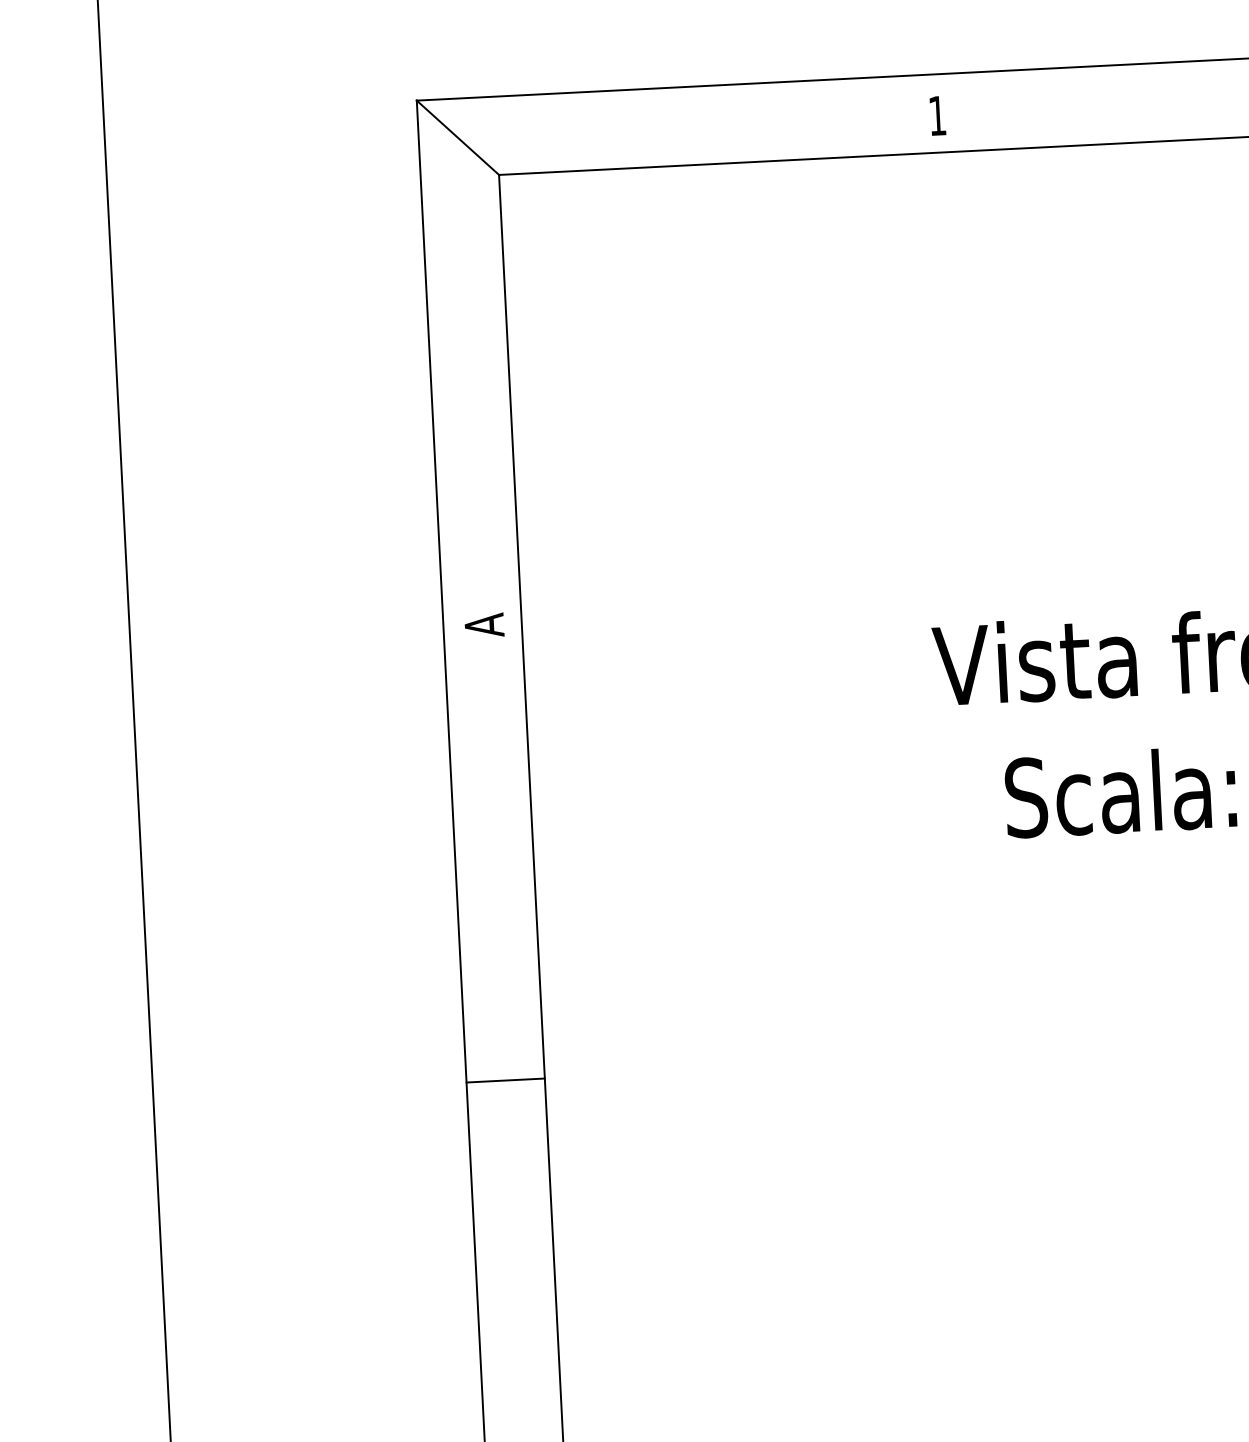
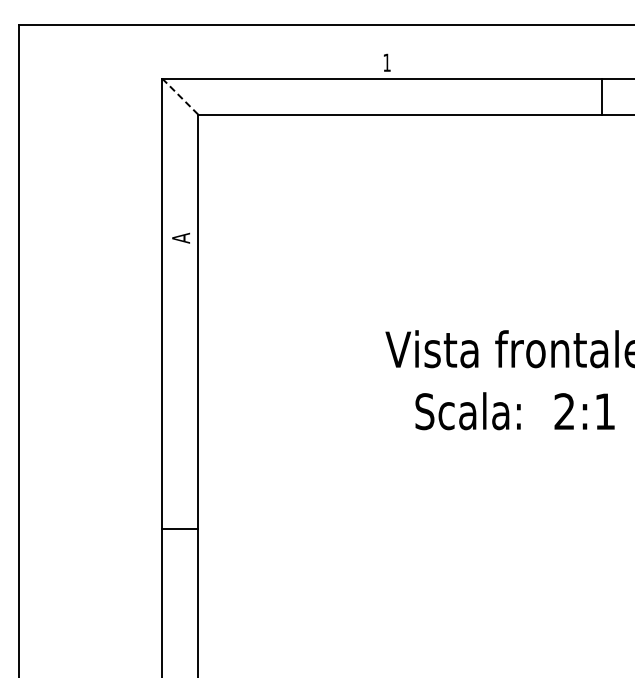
text: (938, 115) -> (387, 62), moved
line: (456, 137) -> (179, 96), solid -> dashed
text: (482, 623) -> (180, 237), moved

